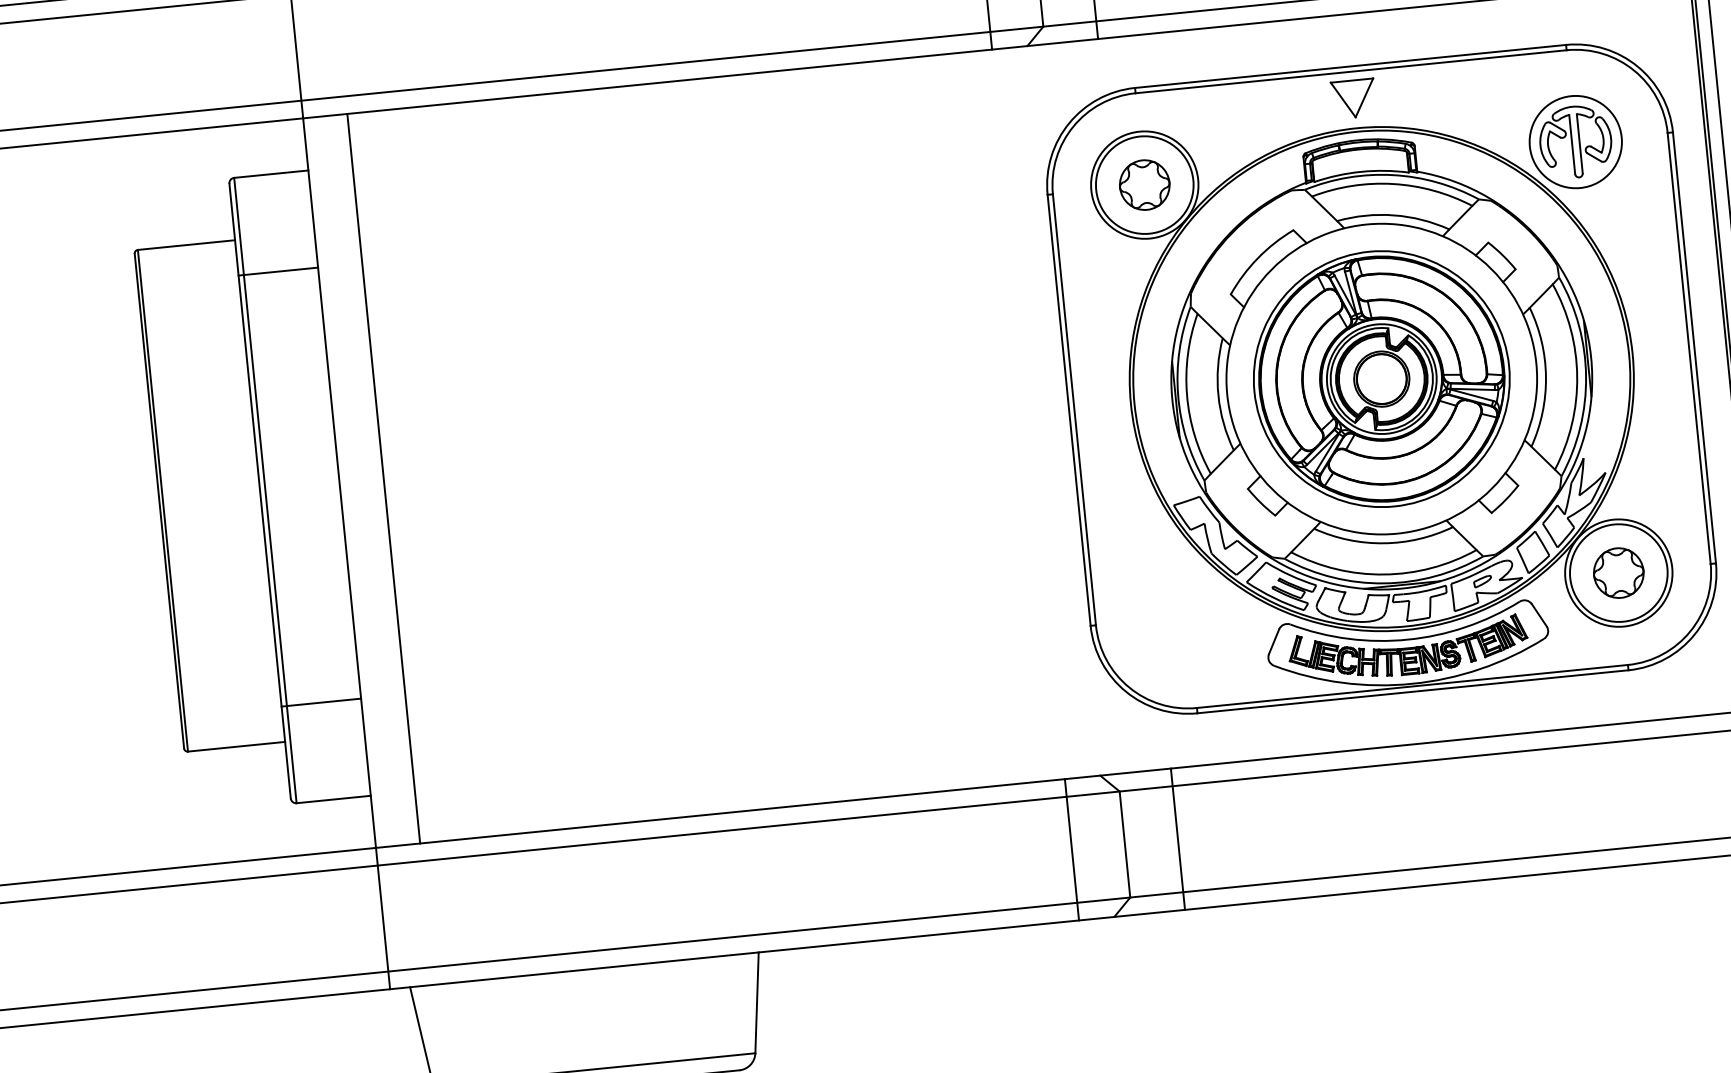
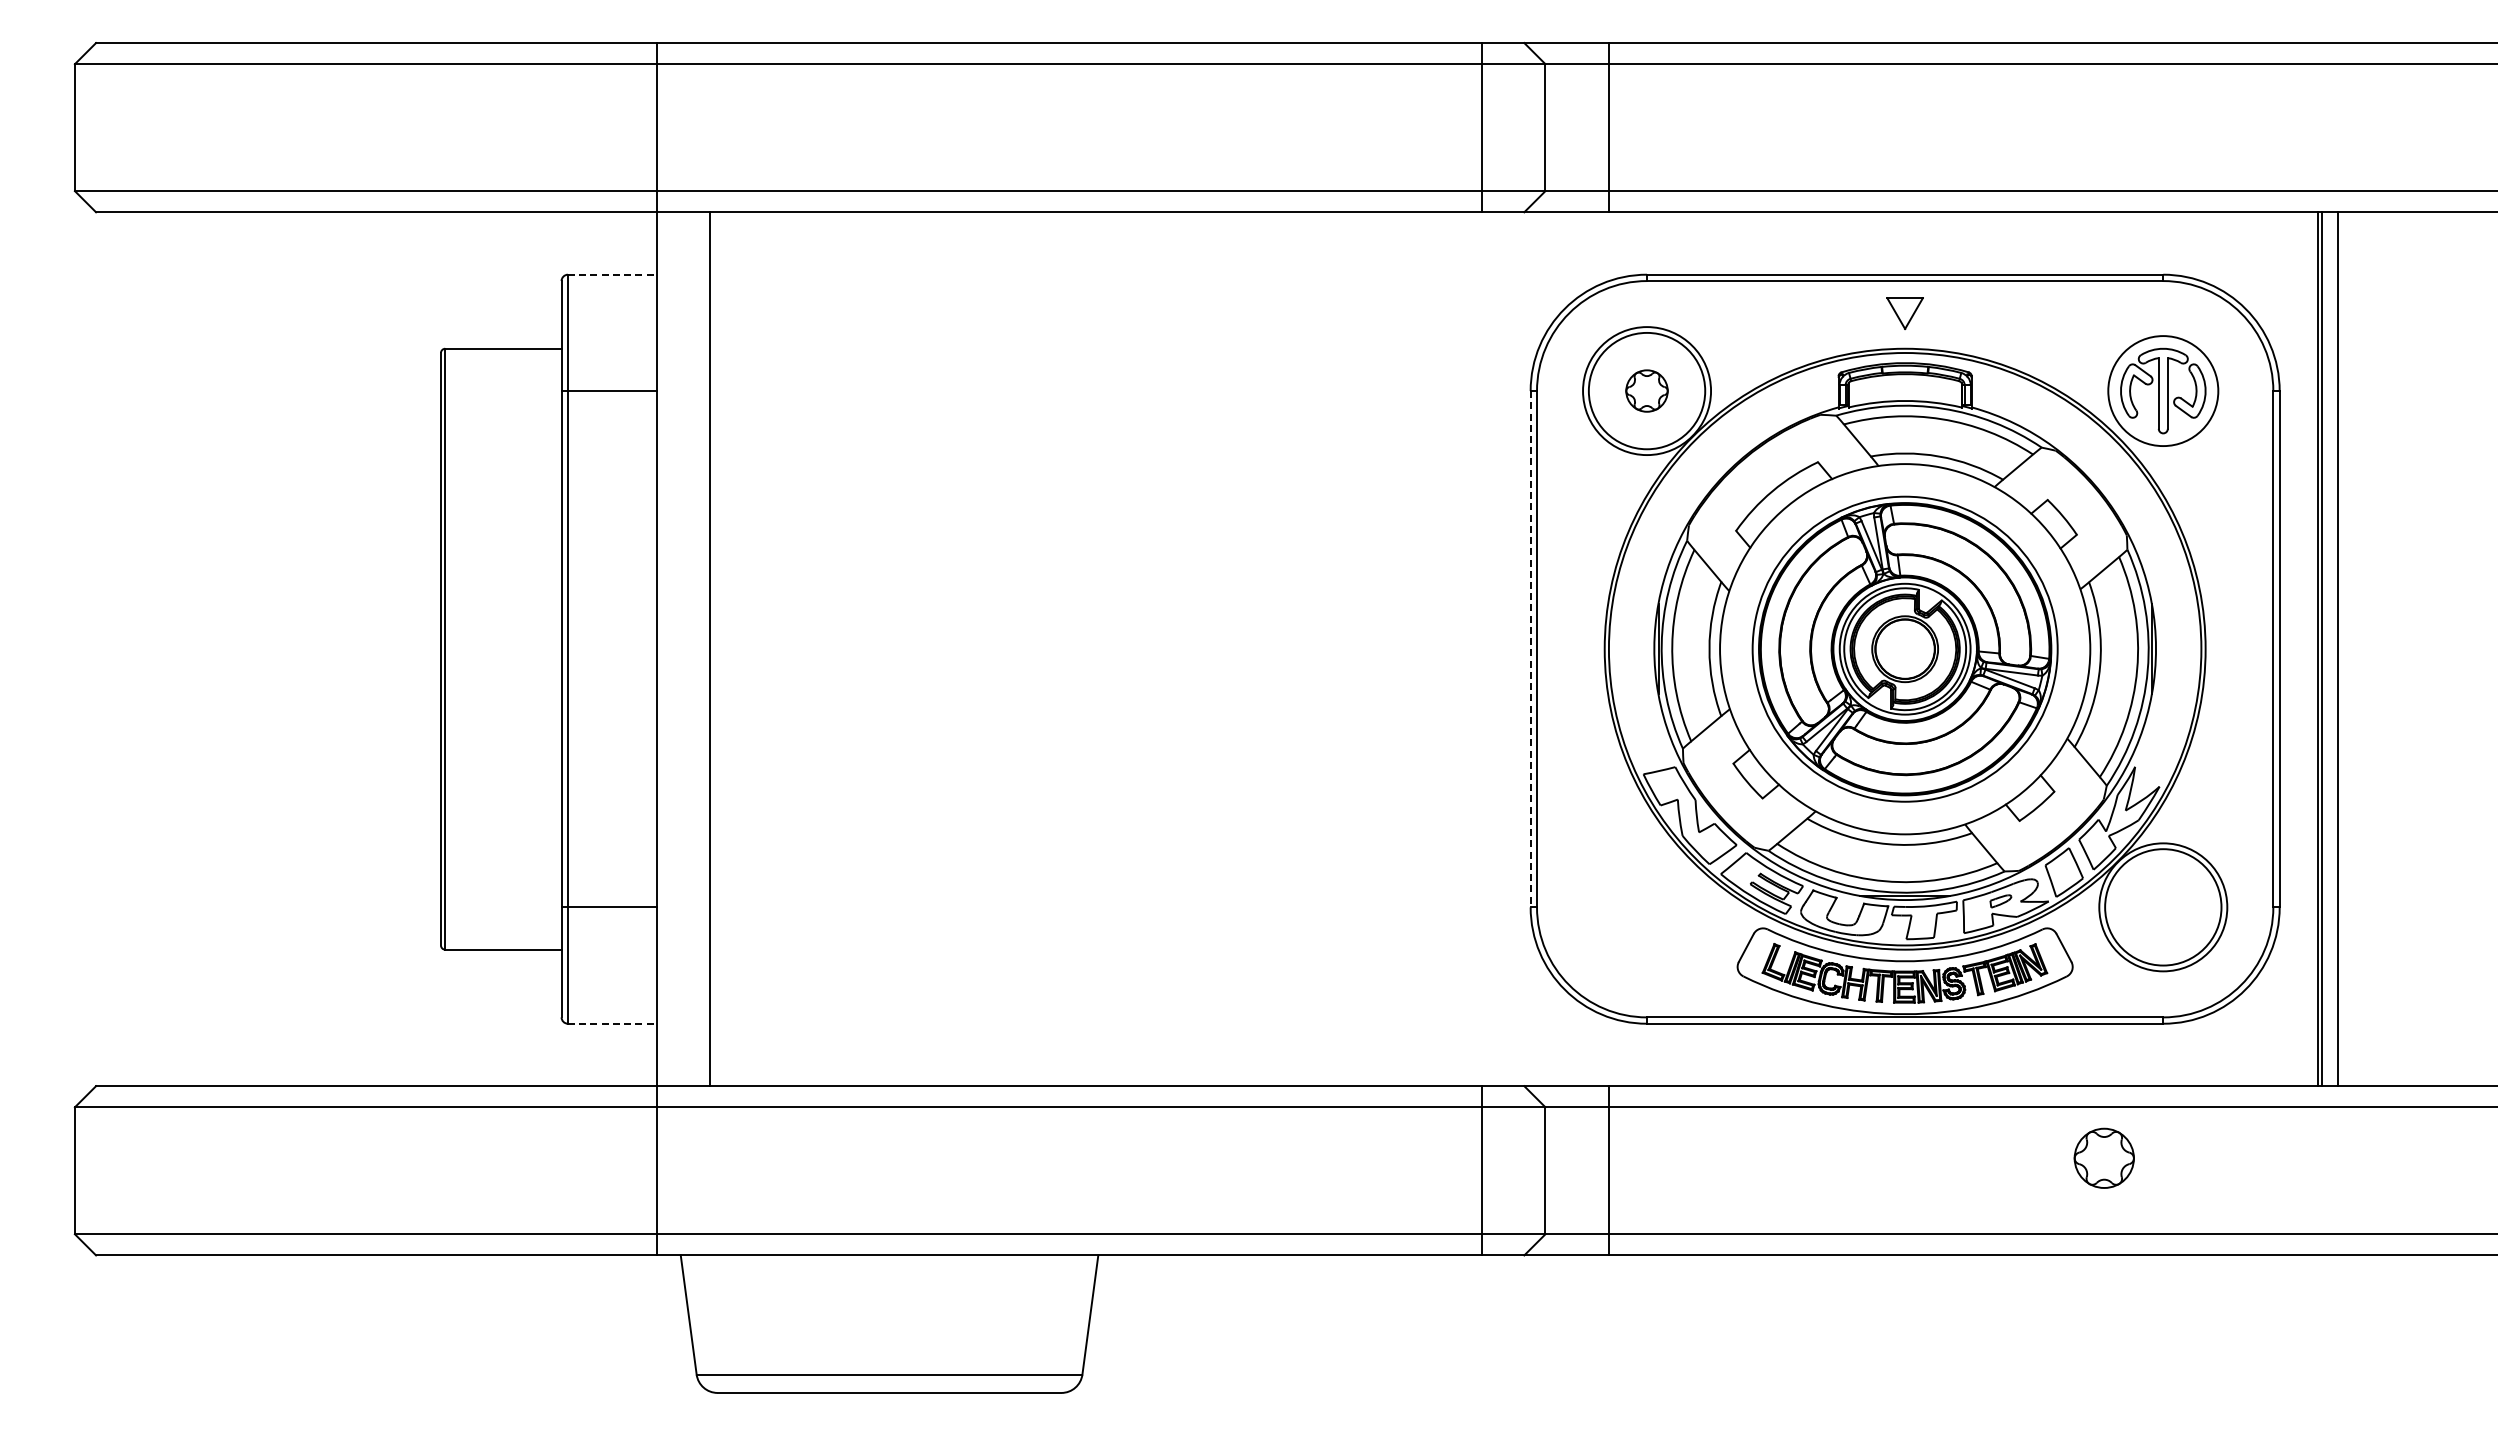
part: (1353, 98) -> (1904, 313), size x0.7
line: (271, 173) -> (612, 274), solid -> dashed
part: (1144, 184) -> (1646, 390), size x0.7
line: (1069, 410) -> (1530, 649), solid -> dashed
part: (1618, 572) -> (2103, 1157), moved
line: (333, 799) -> (612, 1023), solid -> dashed

